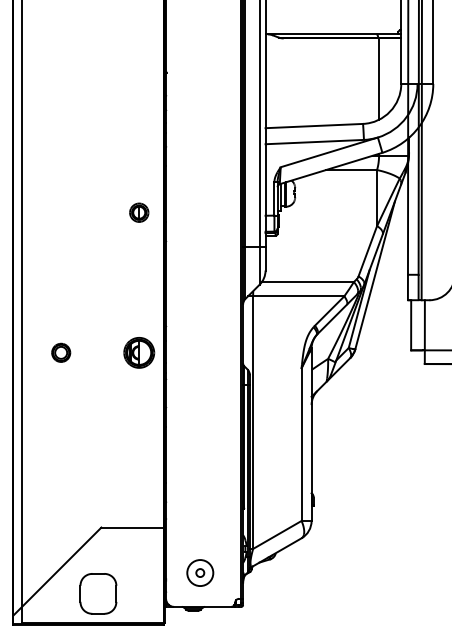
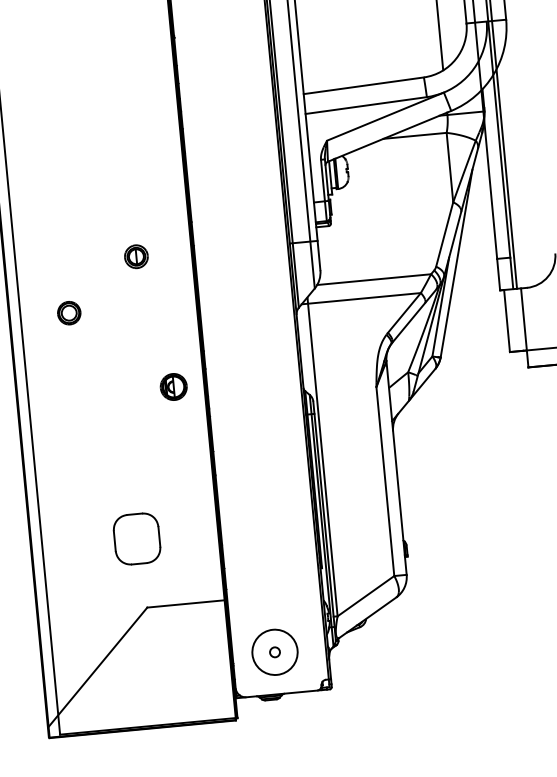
part: (139, 212) -> (136, 256), moved
part: (61, 352) -> (69, 312), moved
part: (139, 352) -> (173, 386), size x0.7
circle: (200, 573) -> (275, 652), size x1.4
part: (98, 593) -> (137, 538), moved

